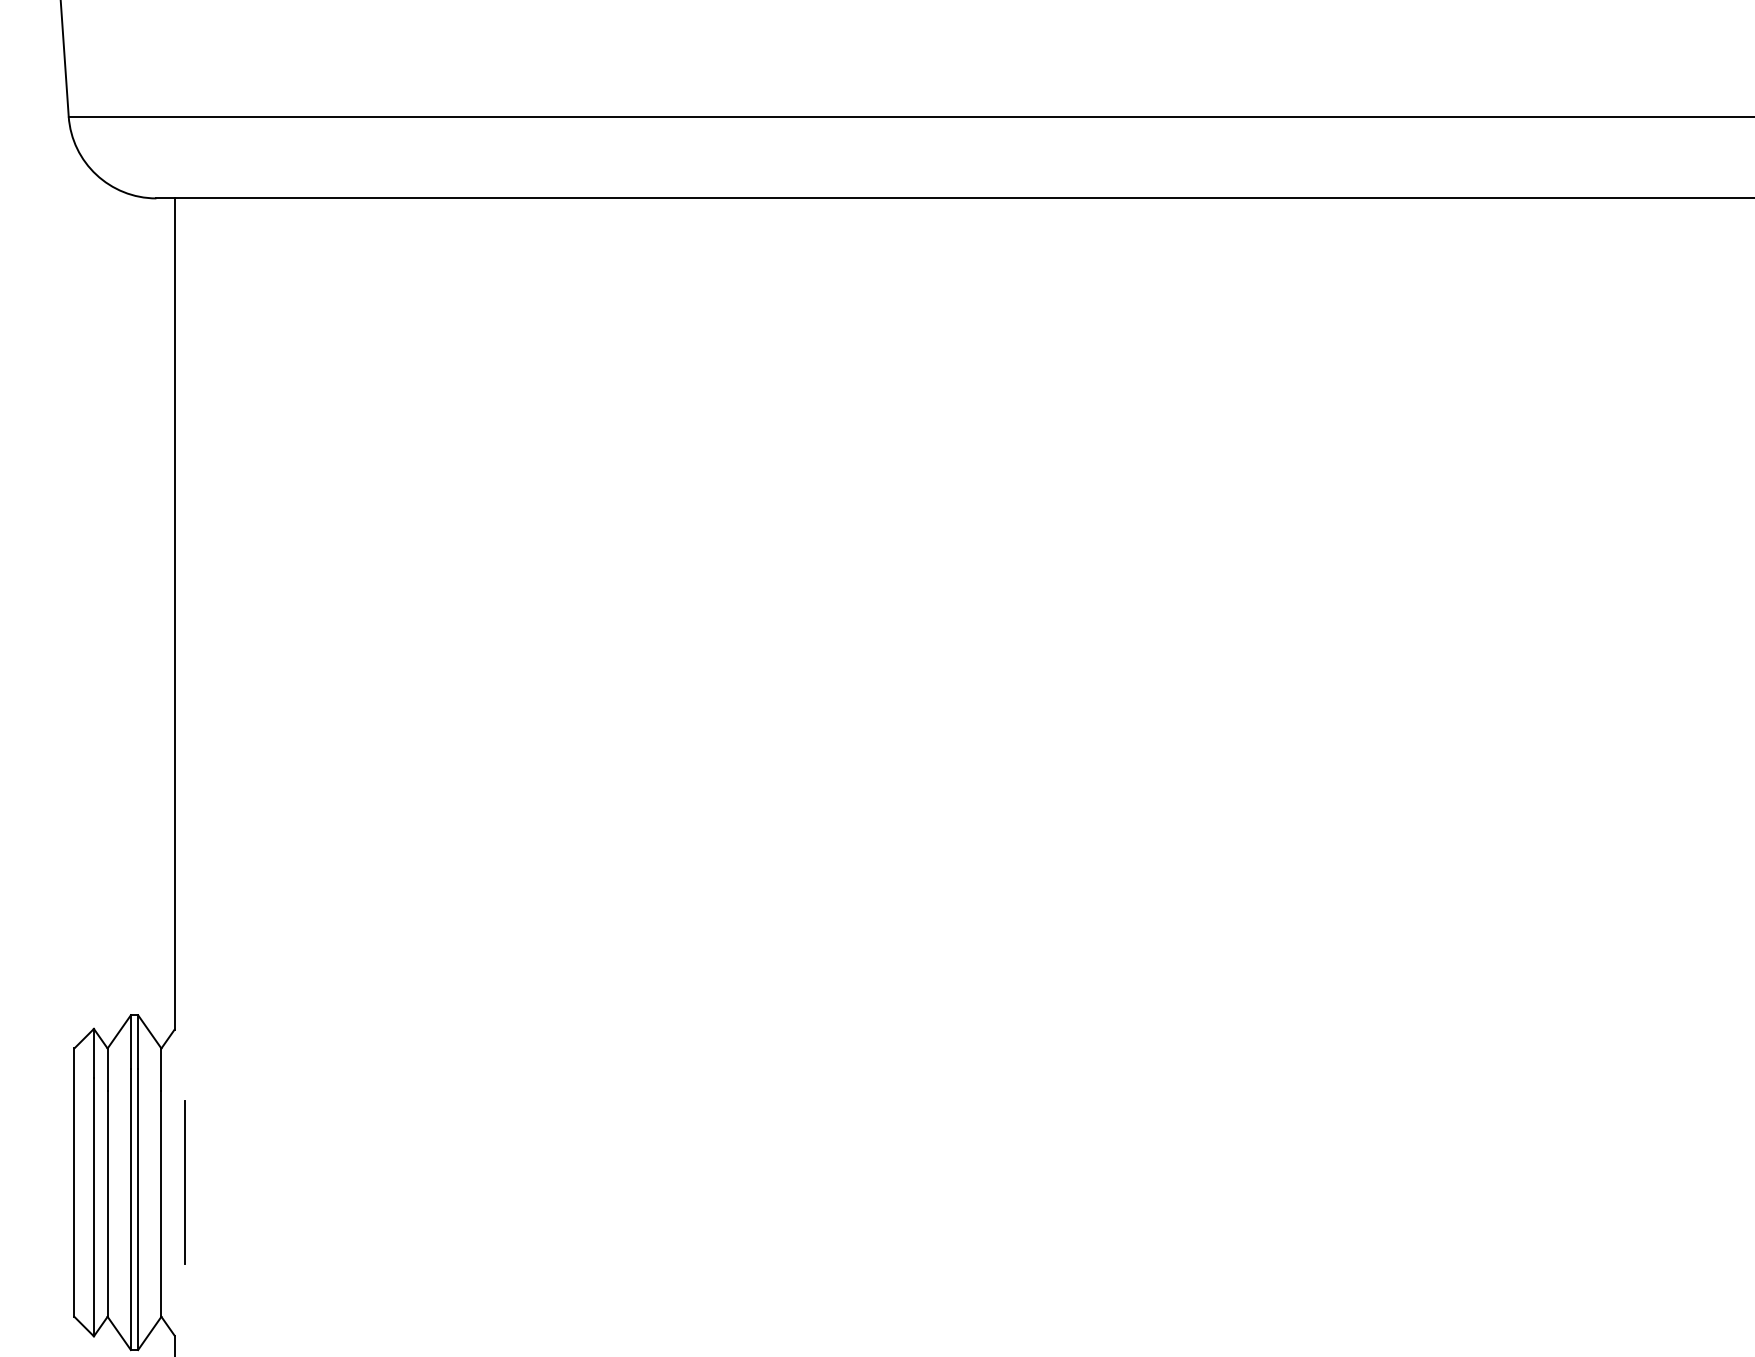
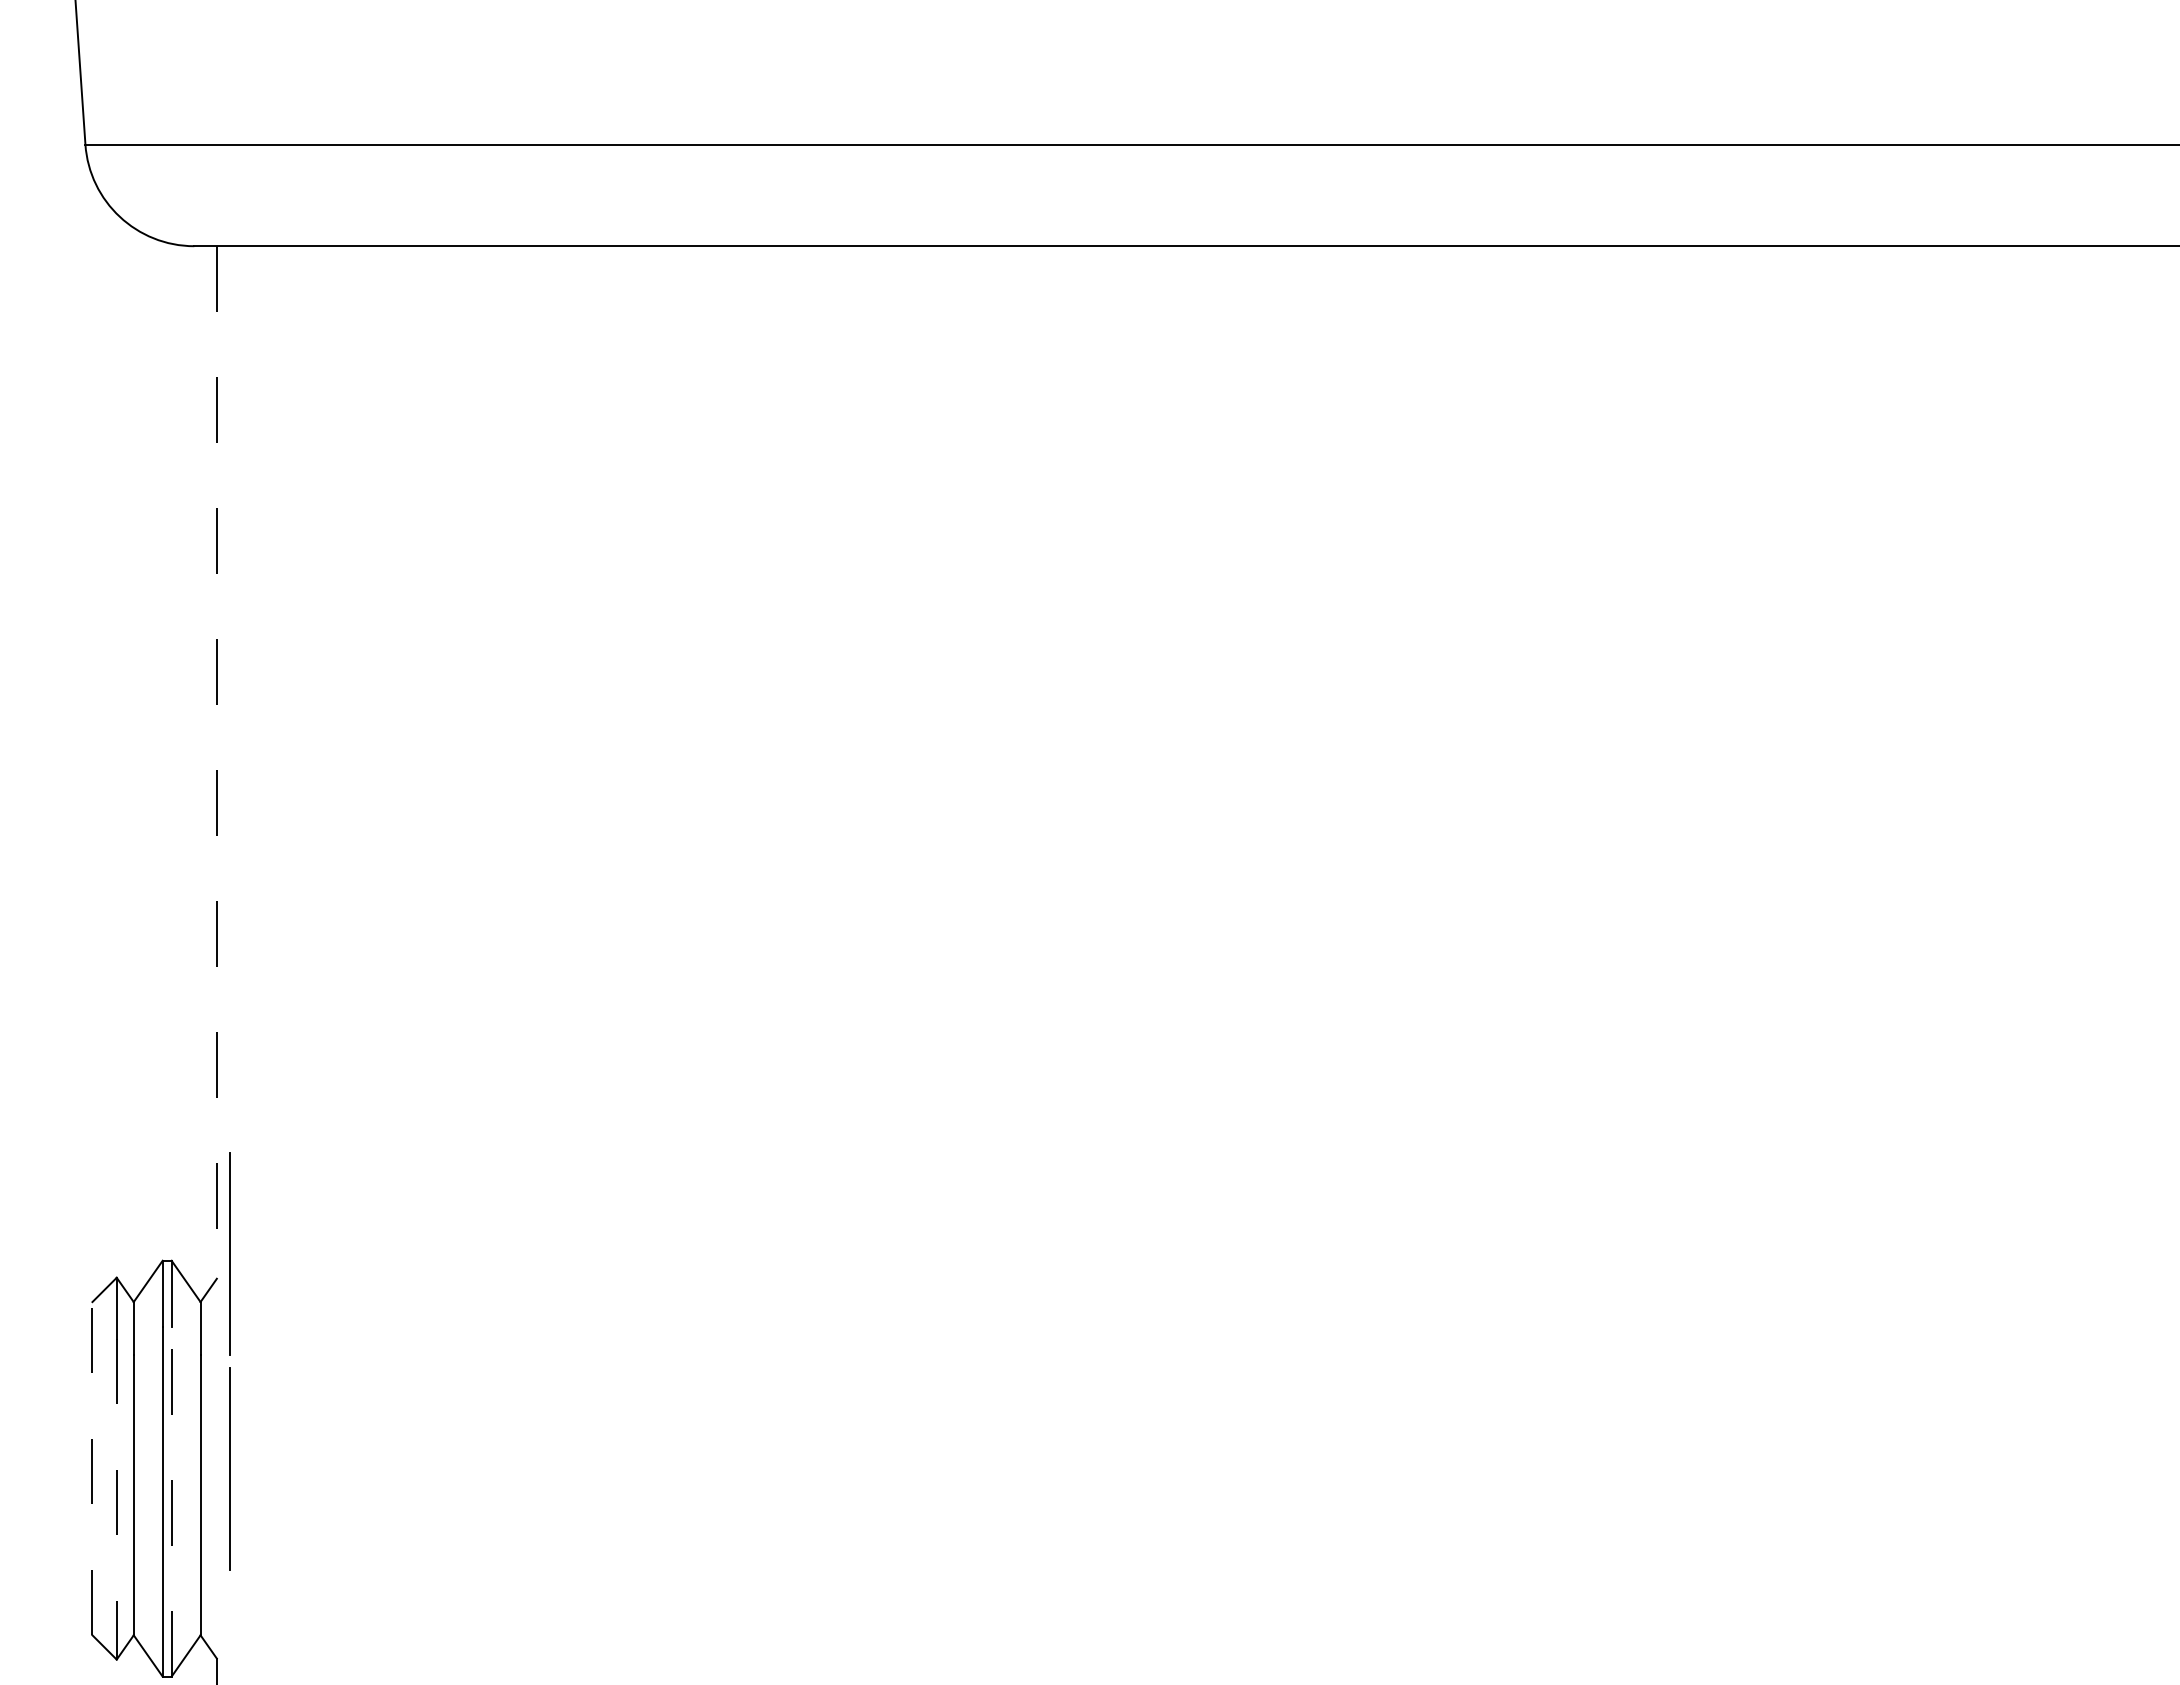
line: (174, 614) -> (216, 762), solid -> dashed
line: (184, 1009) -> (229, 1253), added
line: (74, 1182) -> (92, 1468), solid -> dashed
line: (93, 1207) -> (116, 1499), solid -> dashed
line: (138, 1209) -> (171, 1501), solid -> dashed

